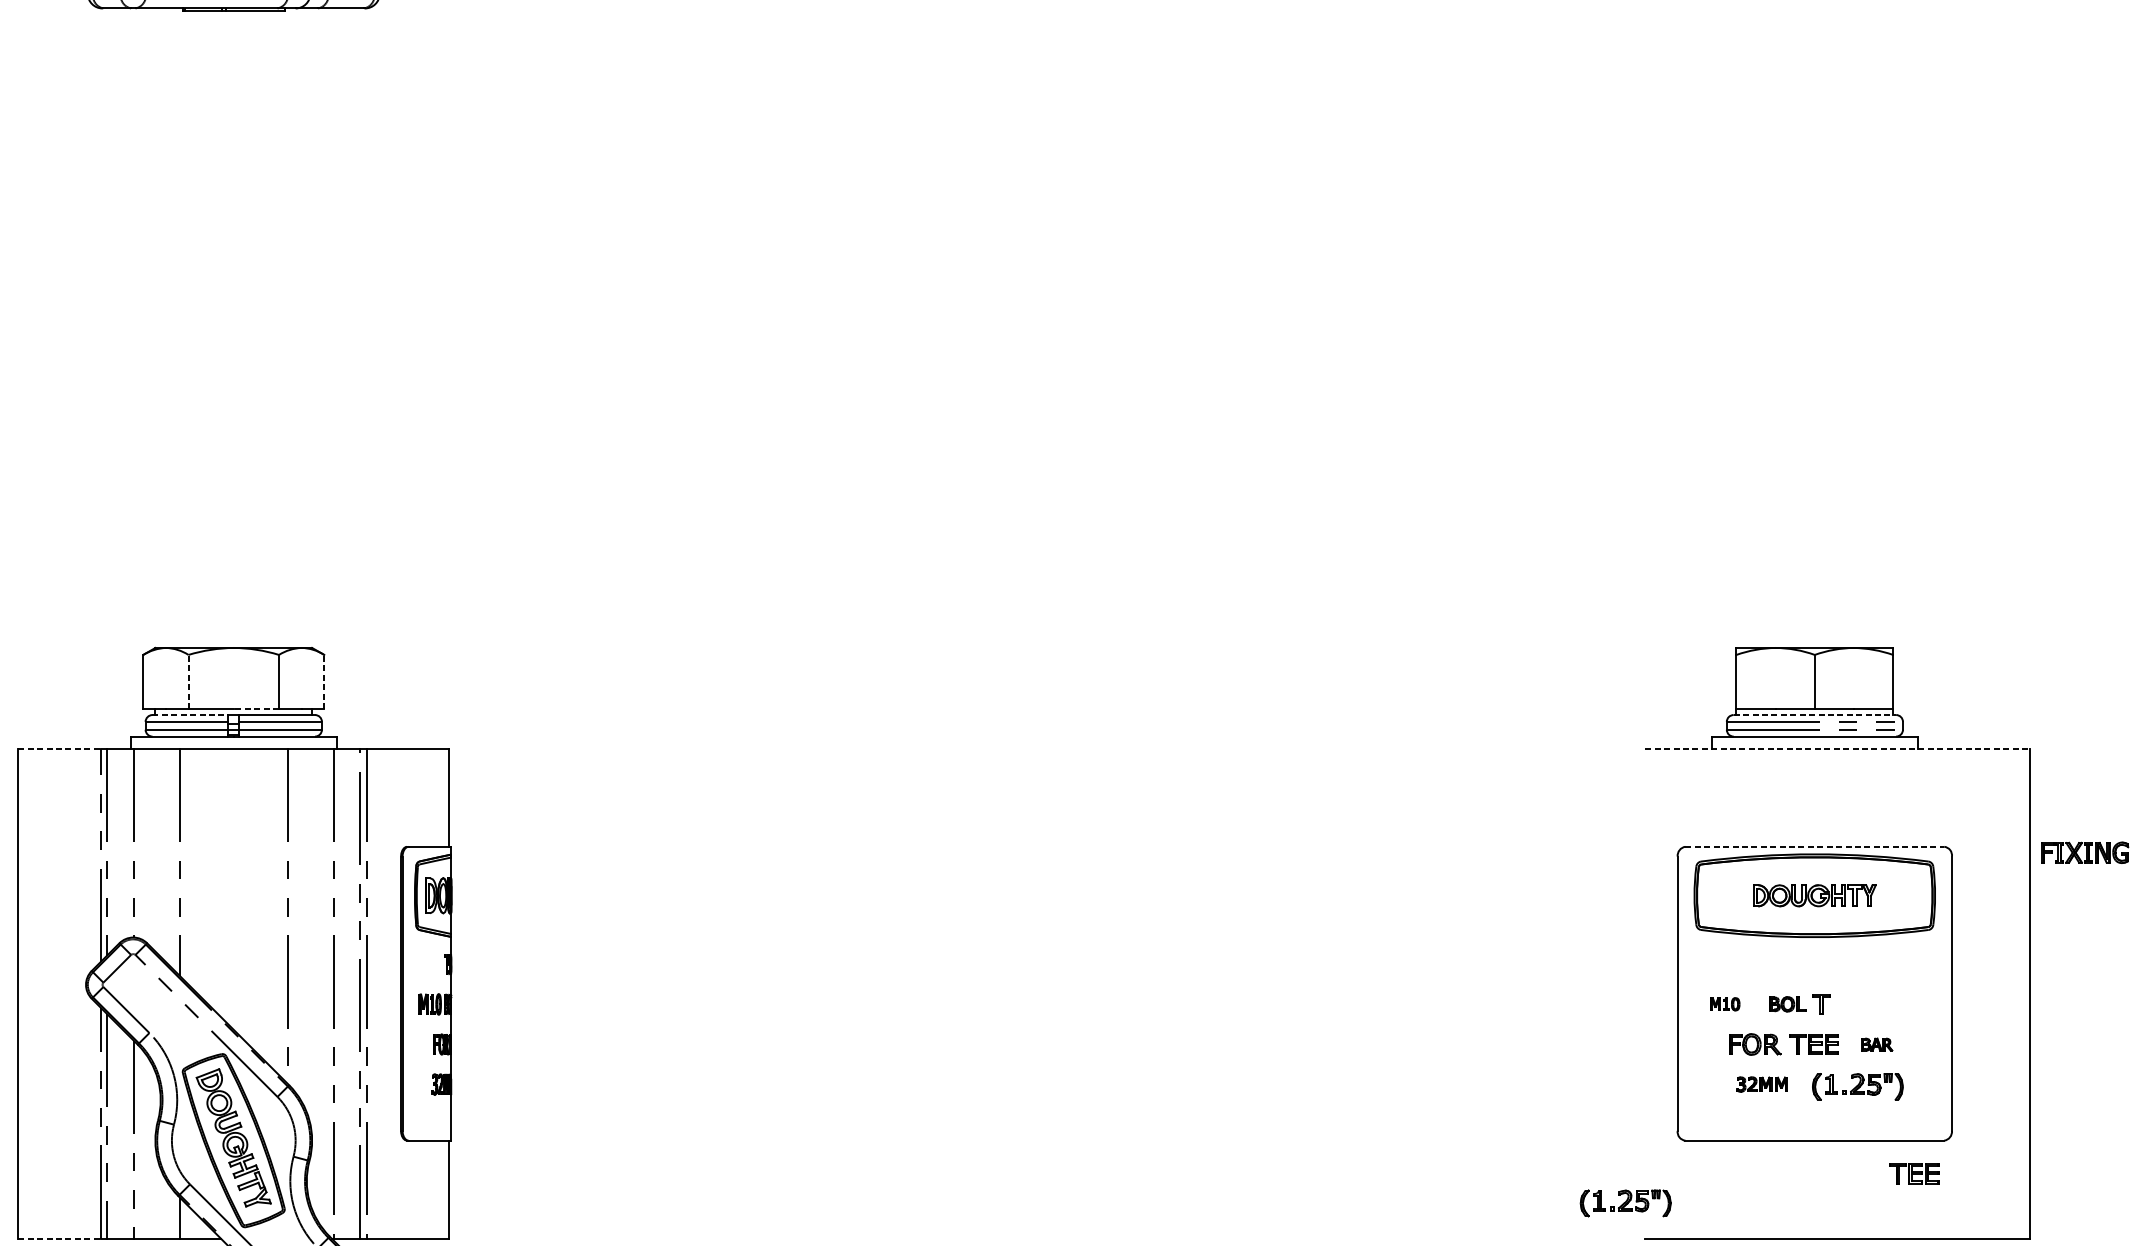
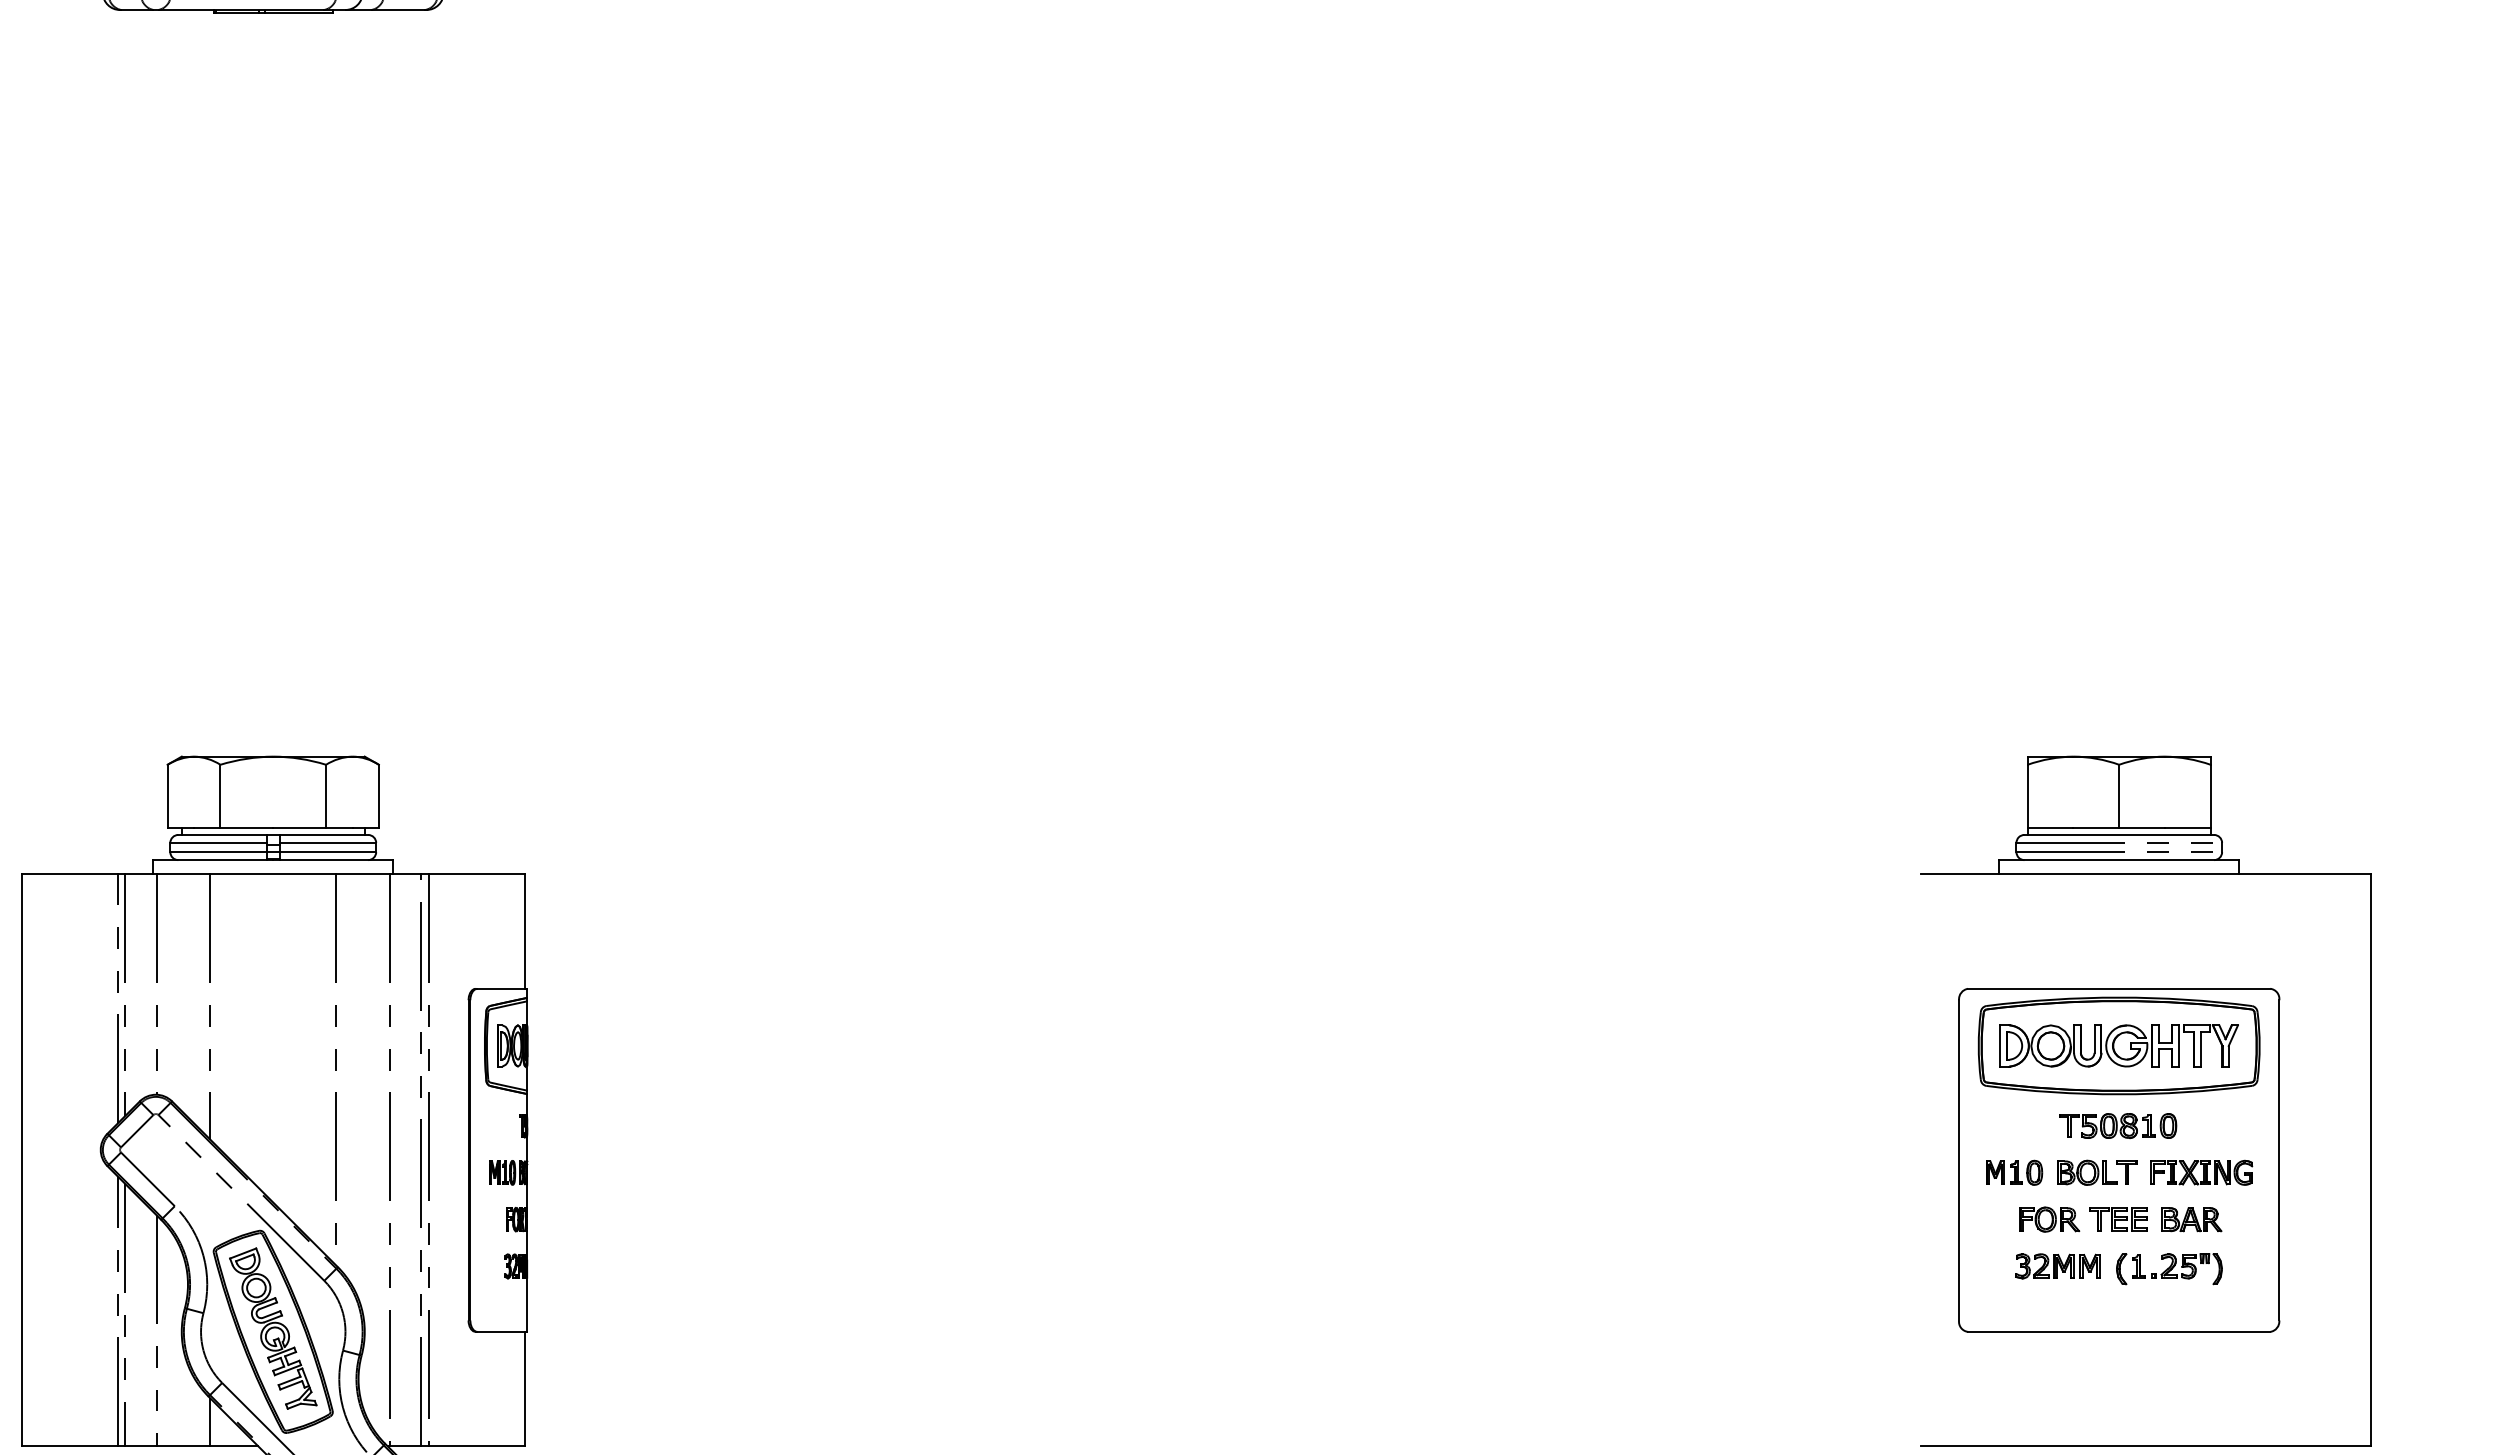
line: (188, 682) -> (220, 796), dashed -> solid
line: (323, 682) -> (378, 796), dashed -> solid
line: (256, 709) -> (299, 828), dashed -> solid
line: (191, 714) -> (223, 834), dashed -> solid
line: (1815, 714) -> (2119, 834), dashed -> solid
line: (60, 748) -> (70, 874), dashed -> solid
line: (1838, 748) -> (2146, 874), dashed -> solid
line: (1815, 846) -> (2119, 988), dashed -> solid
part: (2084, 852) -> (2201, 1172), moved
part: (1814, 895) -> (2118, 1045), size x1.67
part: (1814, 964) -> (2118, 1126), added
part: (1725, 1004) -> (2014, 1172), size x1.67
part: (1787, 1004) -> (2087, 1172), size x1.43
part: (1876, 1044) -> (2191, 1219), size x1.67
part: (1761, 1084) -> (2057, 1266), size x1.43
part: (1914, 1173) -> (2235, 1370), removed
part: (1625, 1203) -> (1898, 1405), removed
line: (60, 1238) -> (70, 1446), dashed -> solid

